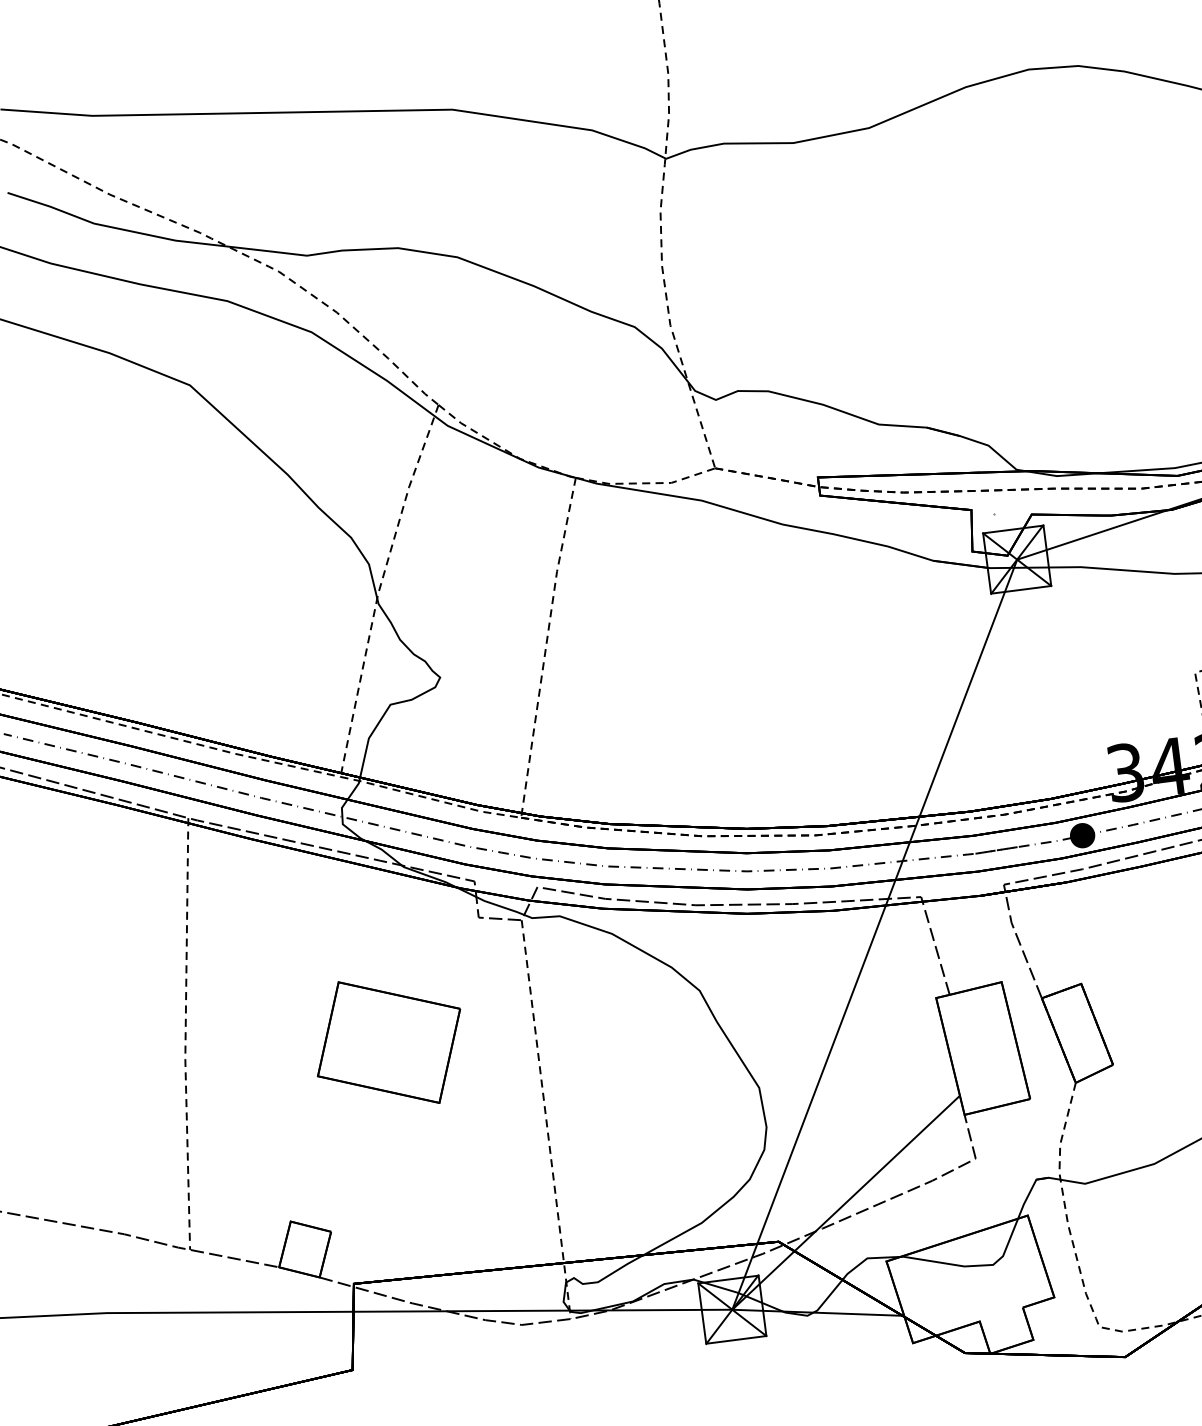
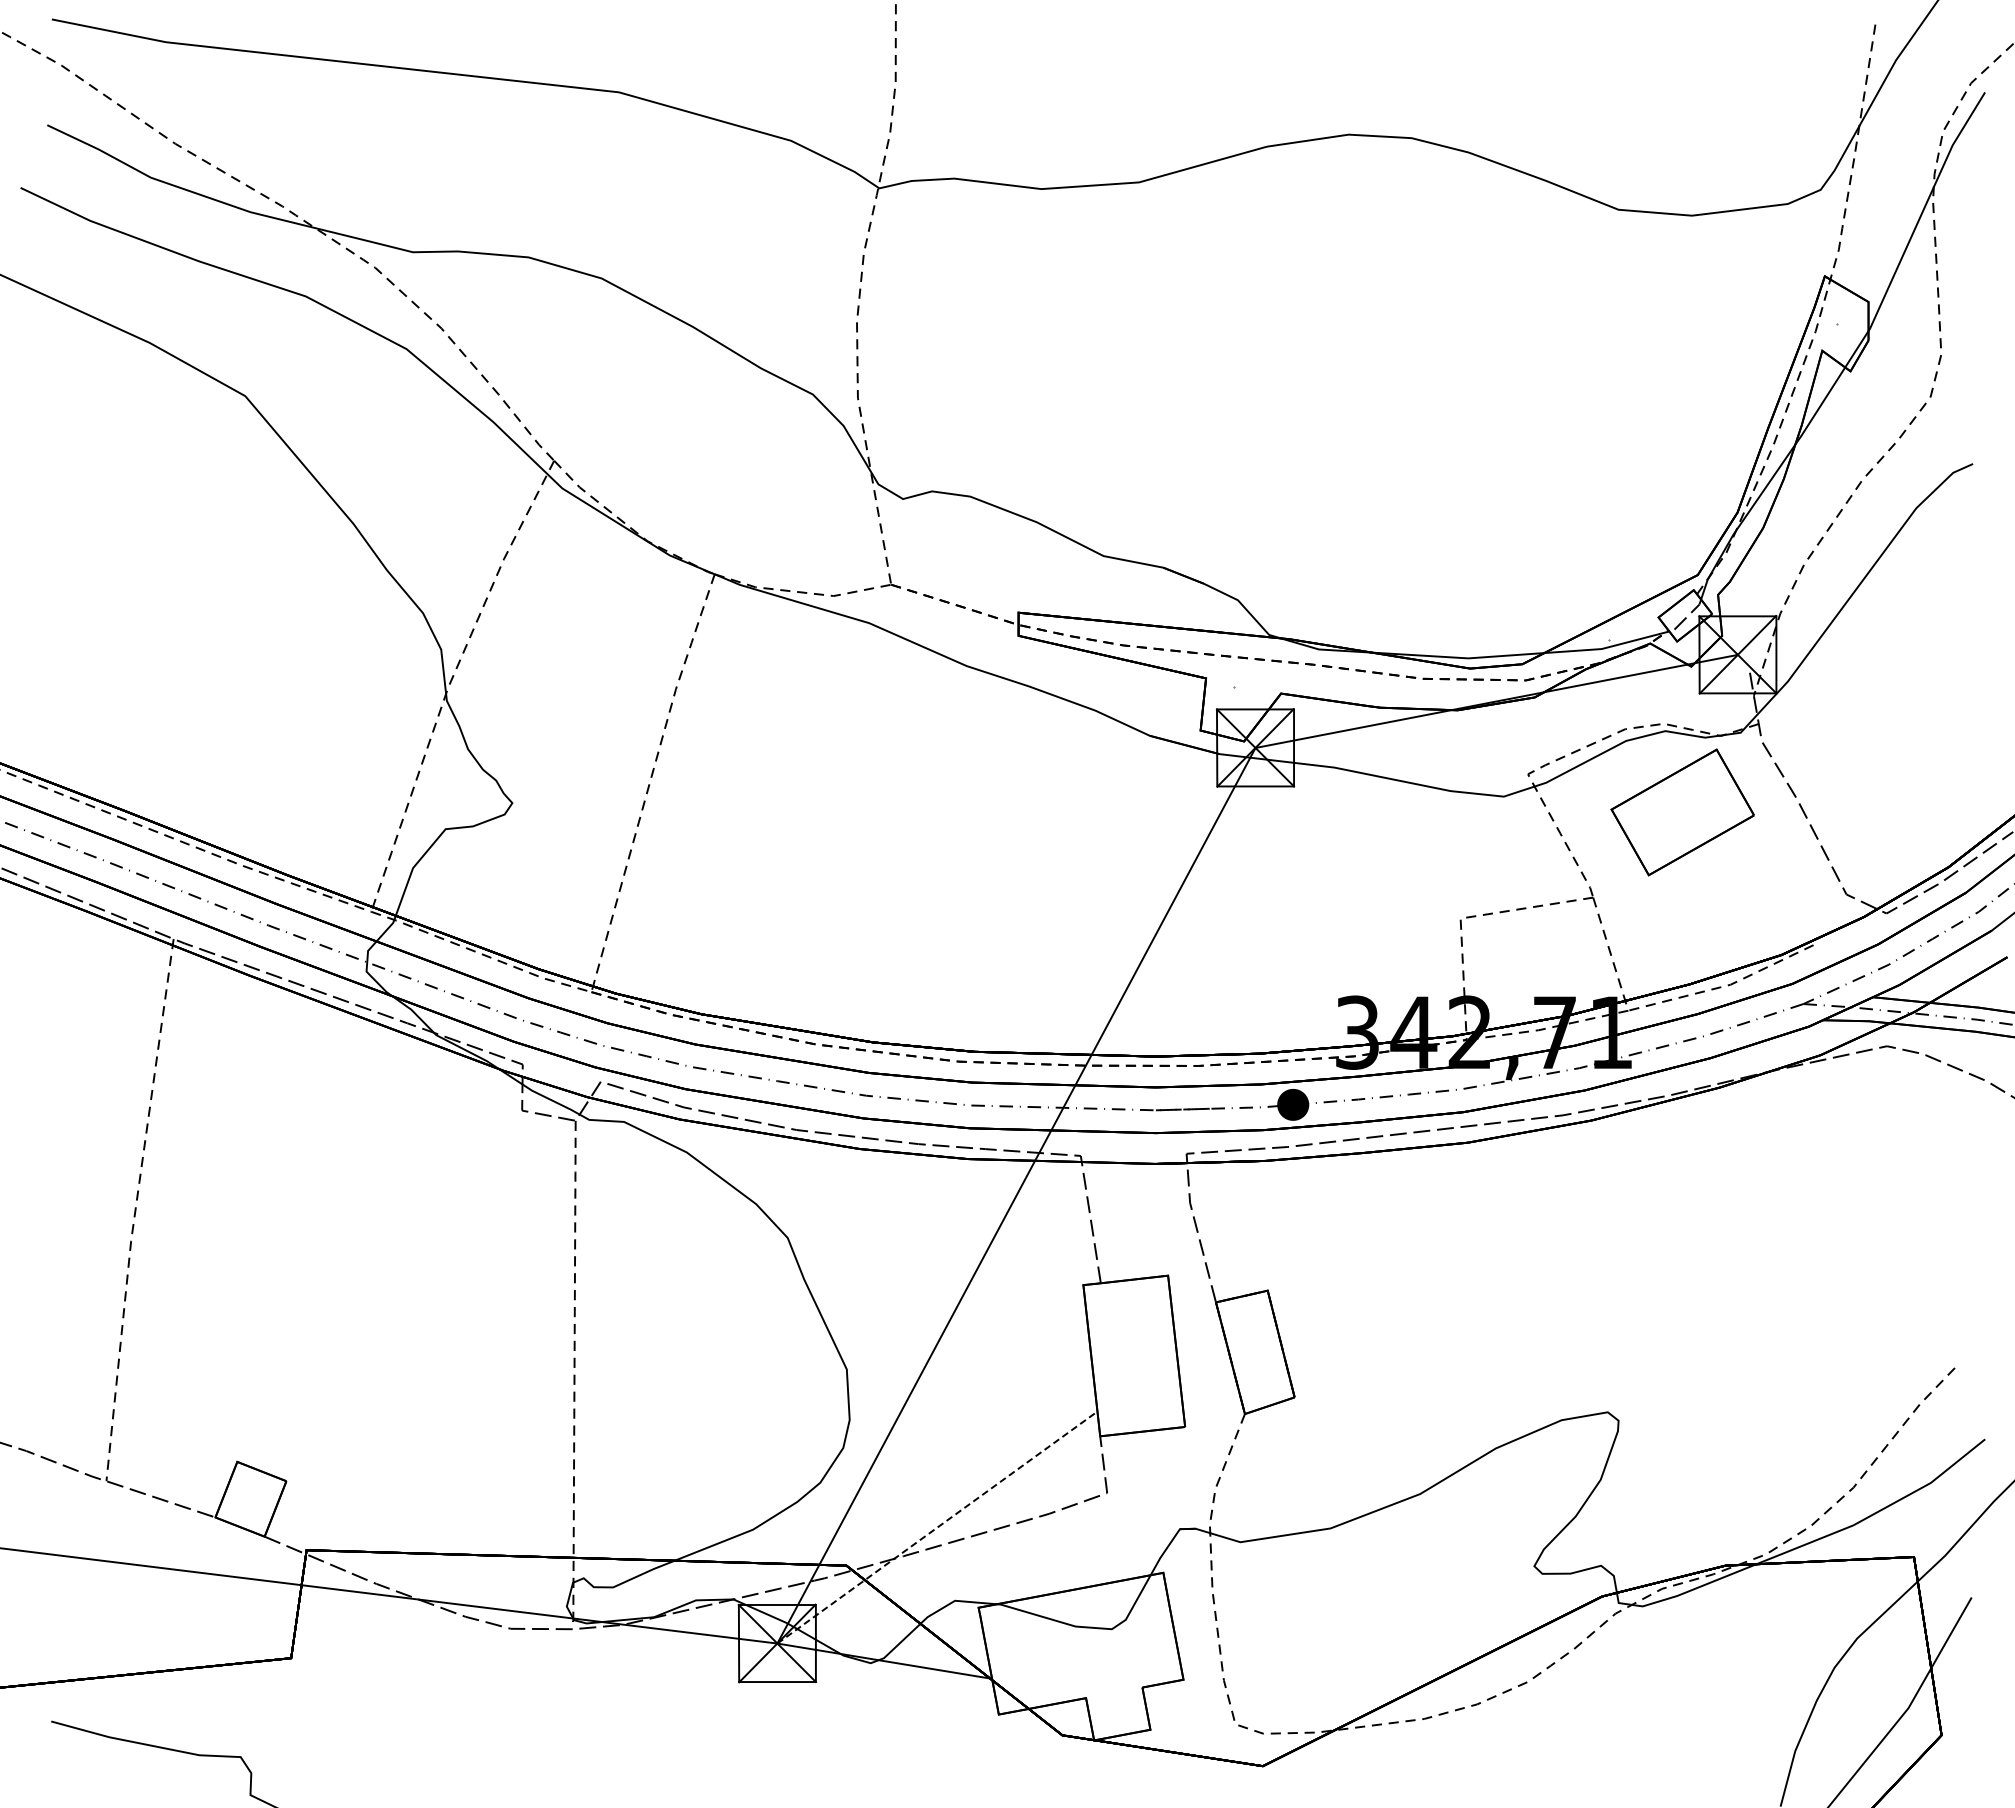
part: (388, 1042) -> (388, 1252), removed
line: (846, 1202) -> (937, 1527), solid -> dashed

